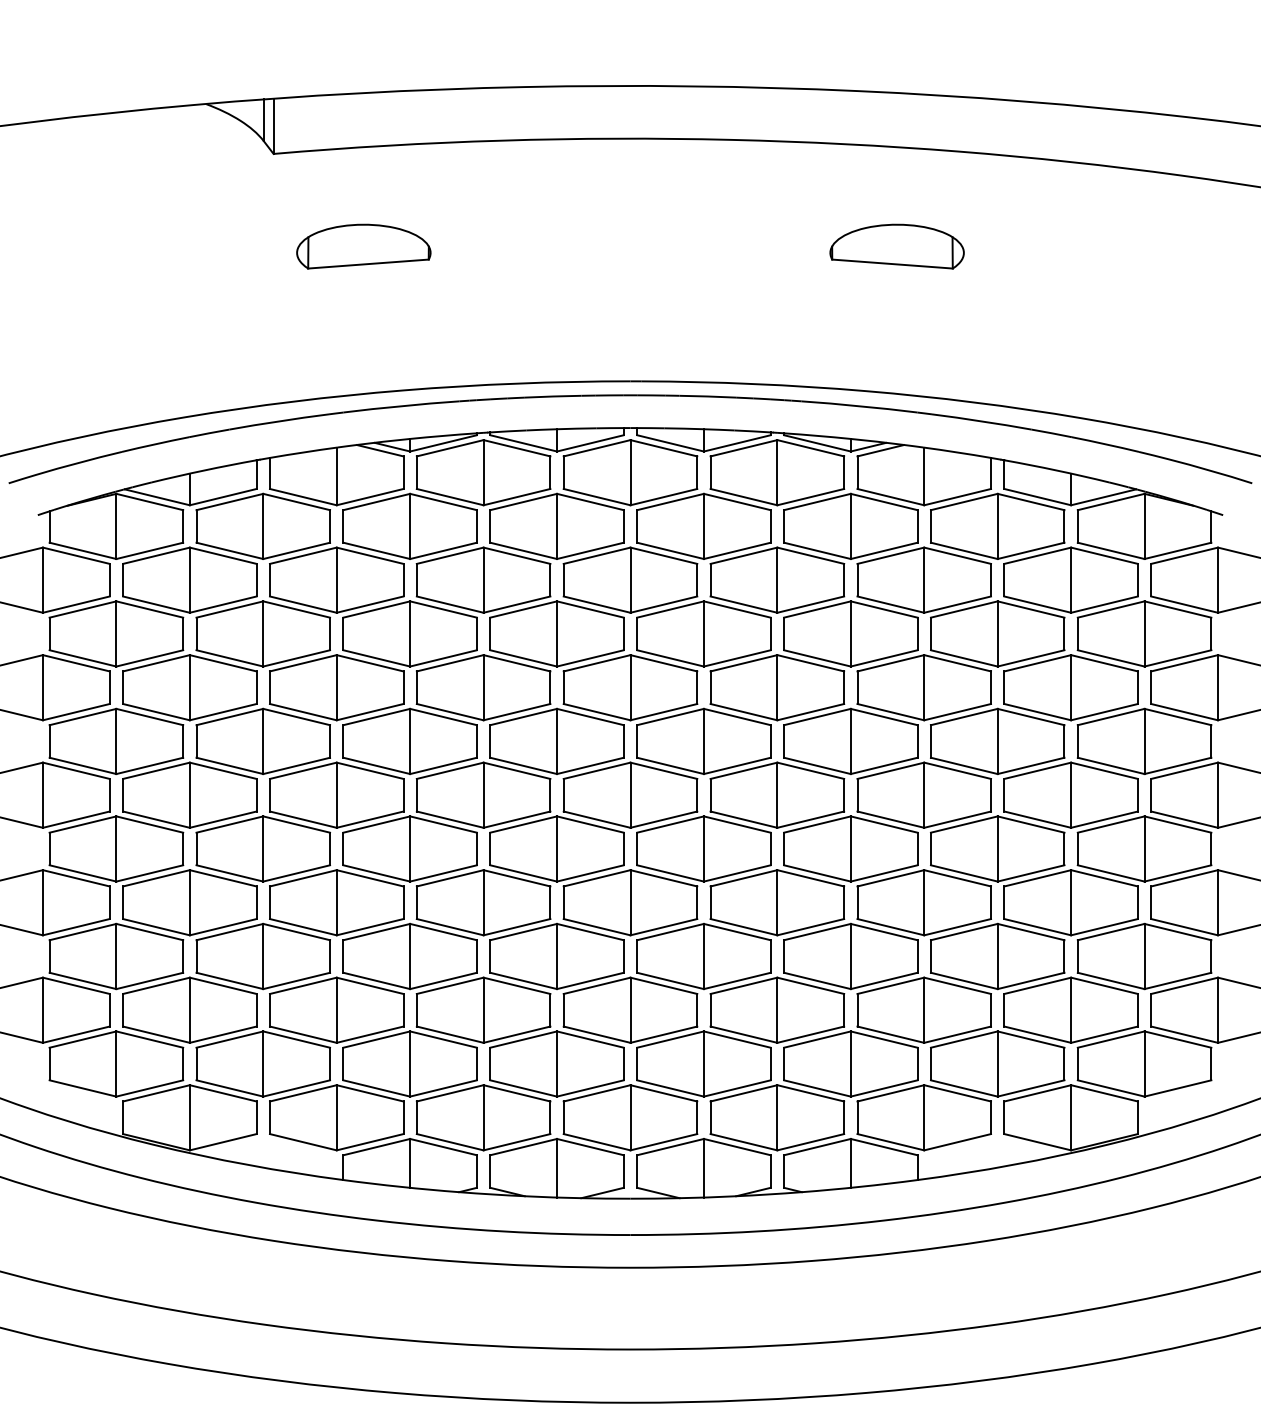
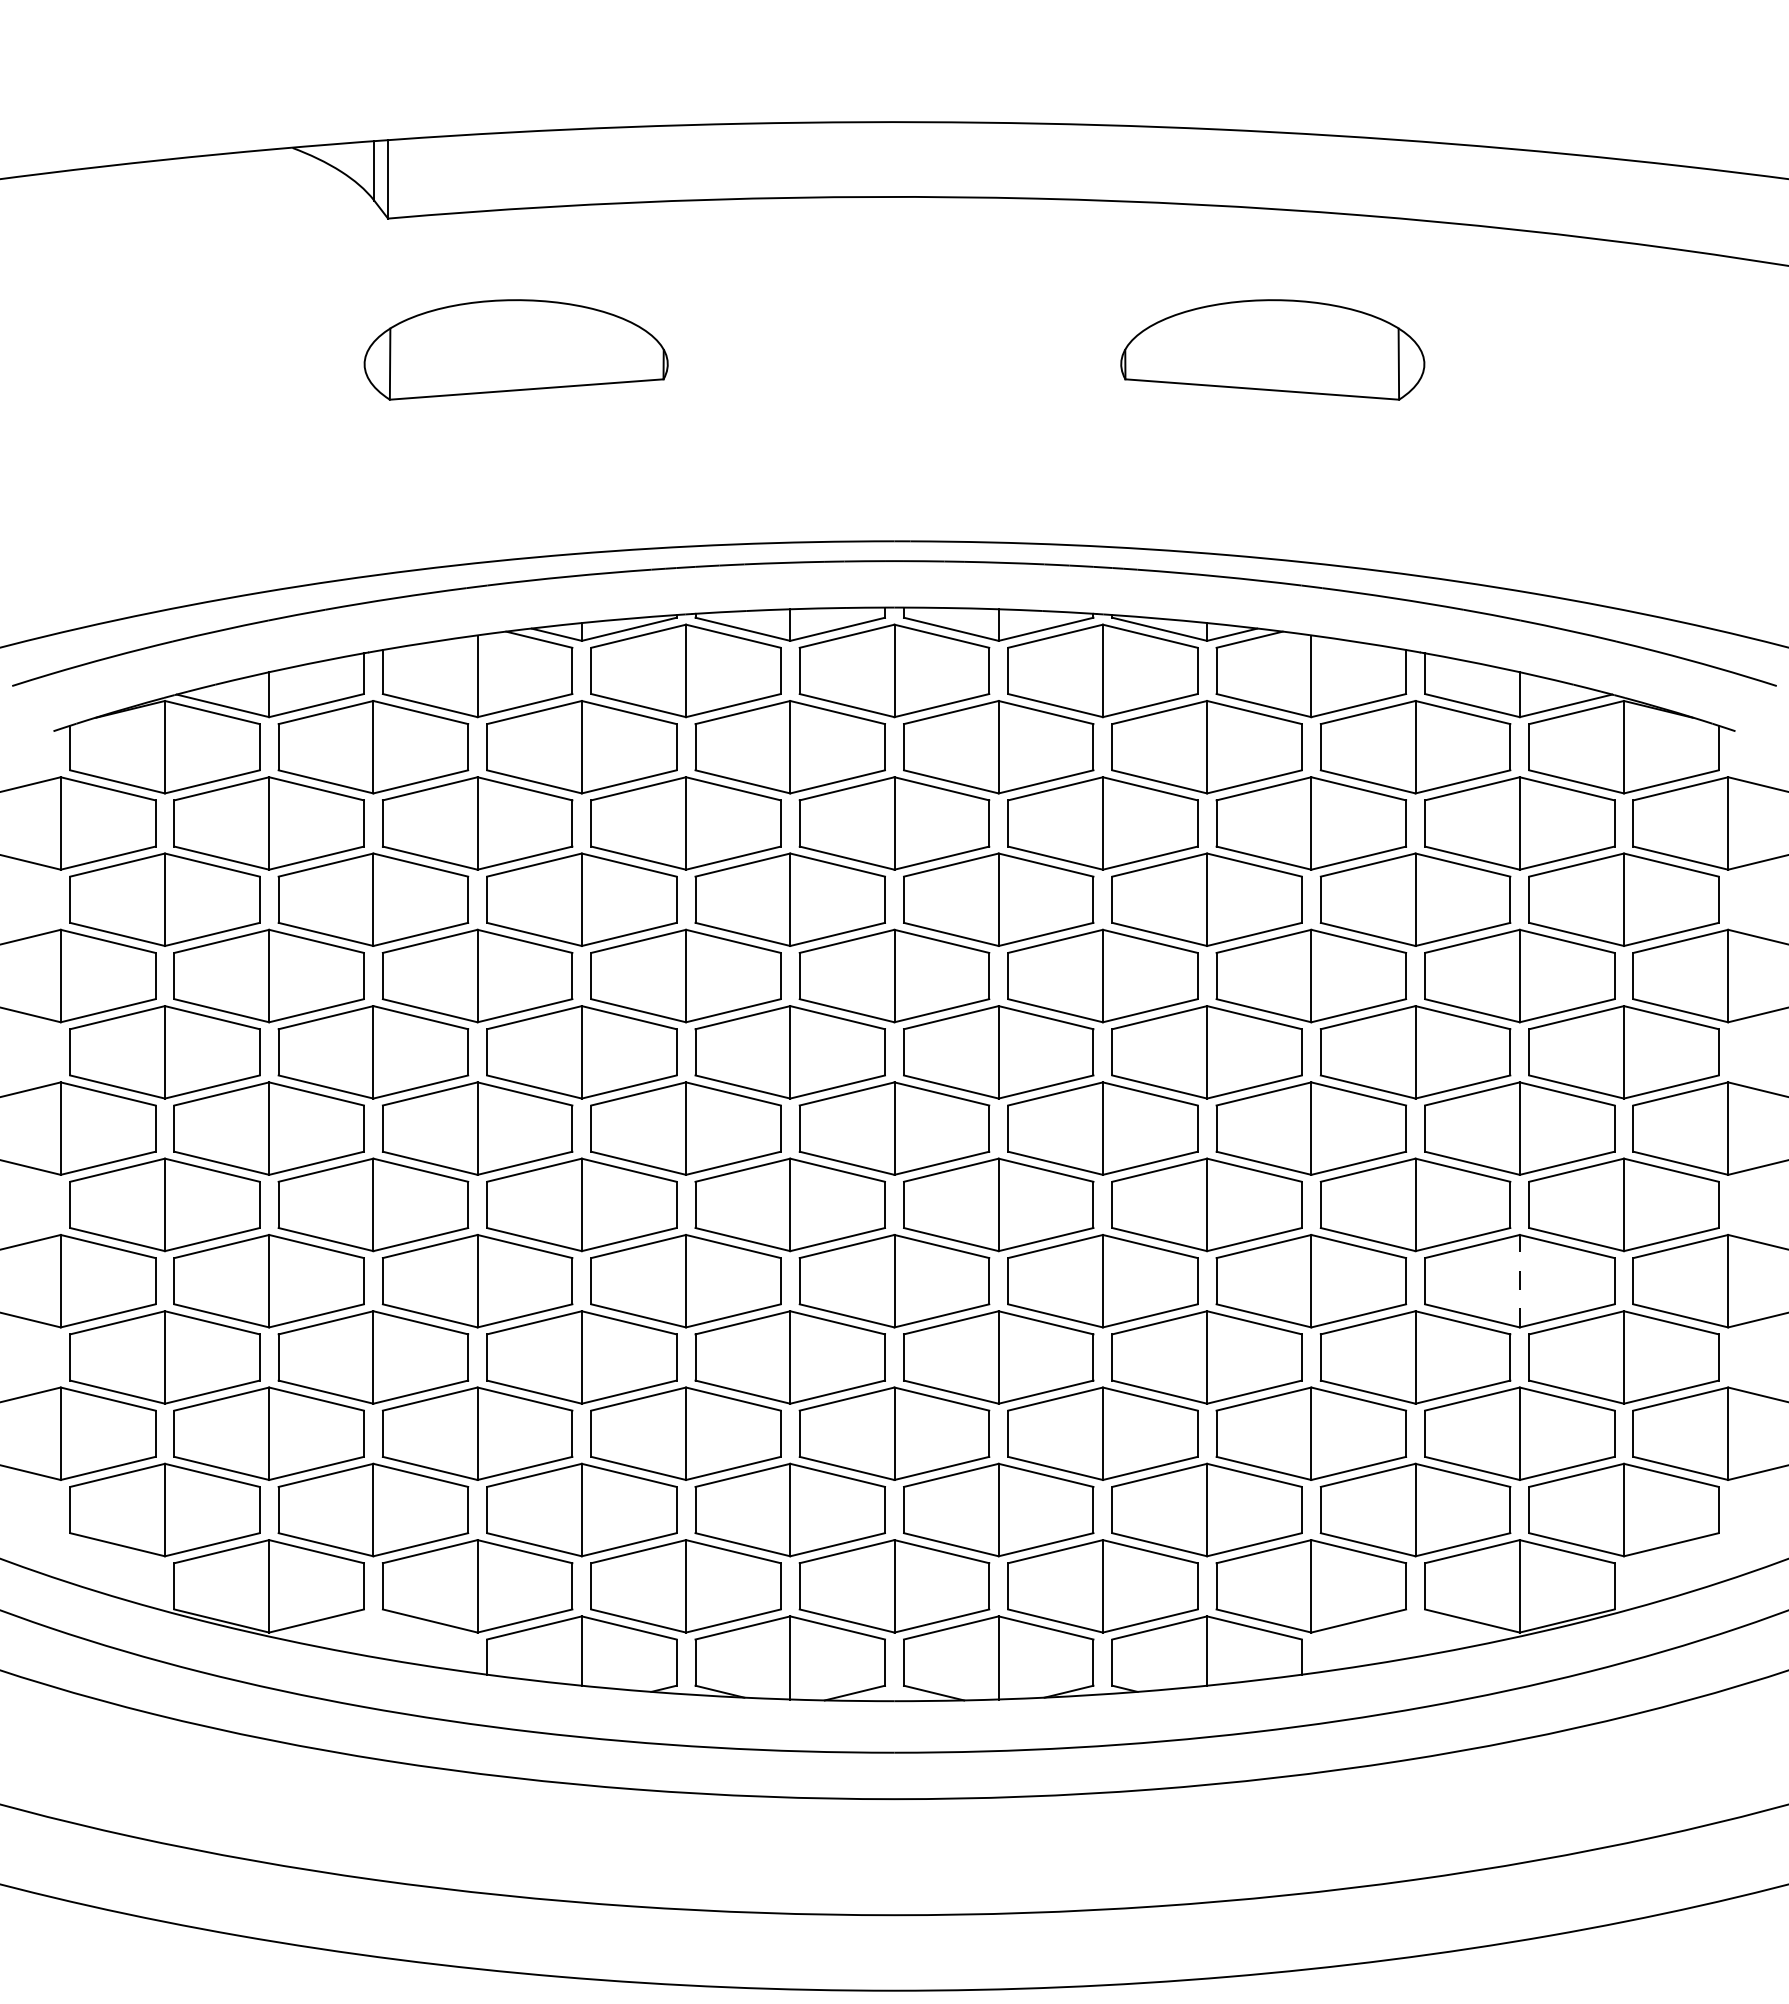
part: (363, 246) -> (515, 350), size x1.6
part: (896, 246) -> (1272, 350), size x1.6
line: (1070, 902) -> (1519, 1280), solid -> dashed

